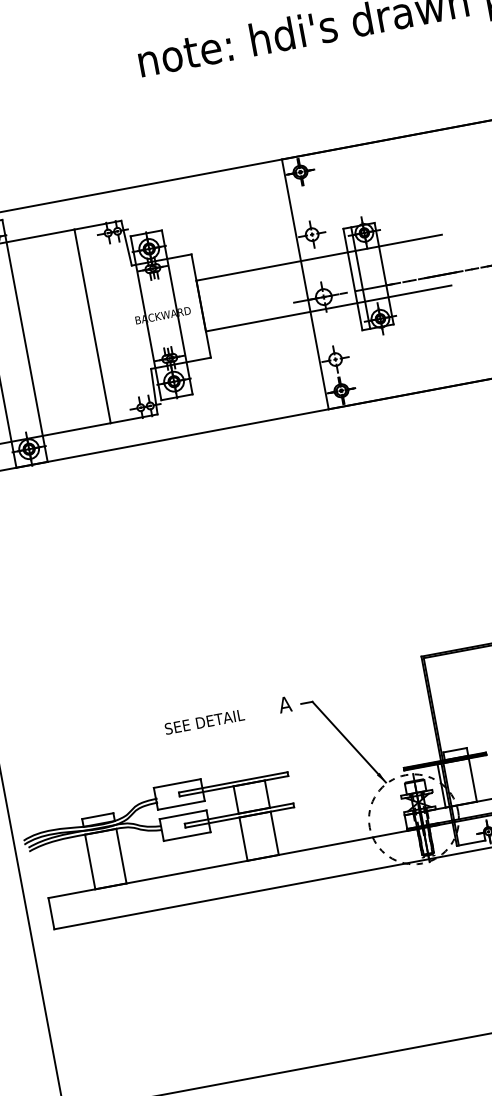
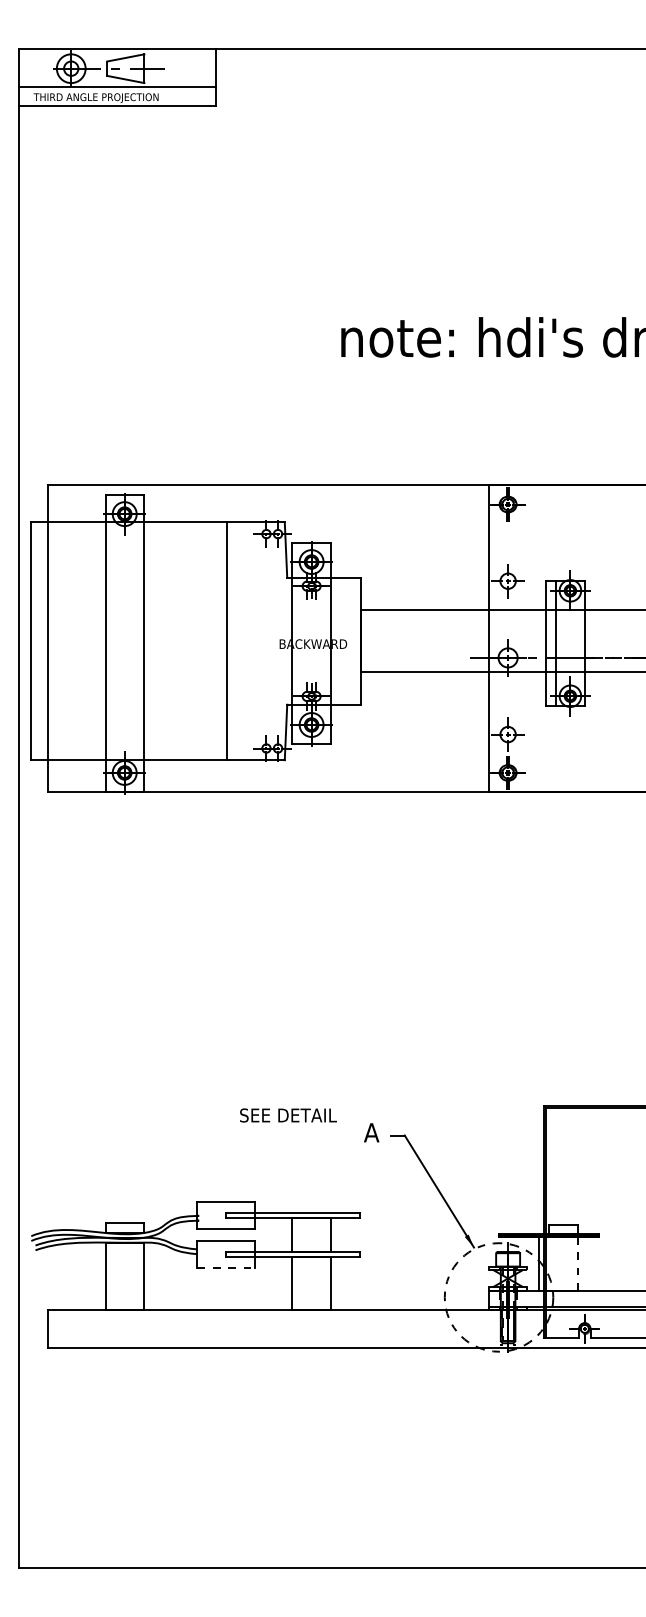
text: (204, 721) -> (288, 1115), moved
line: (472, 779) -> (577, 1263), solid -> dashed
line: (187, 836) -> (226, 1267), solid -> dashed

